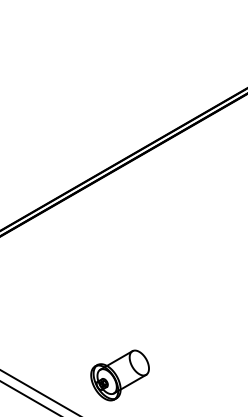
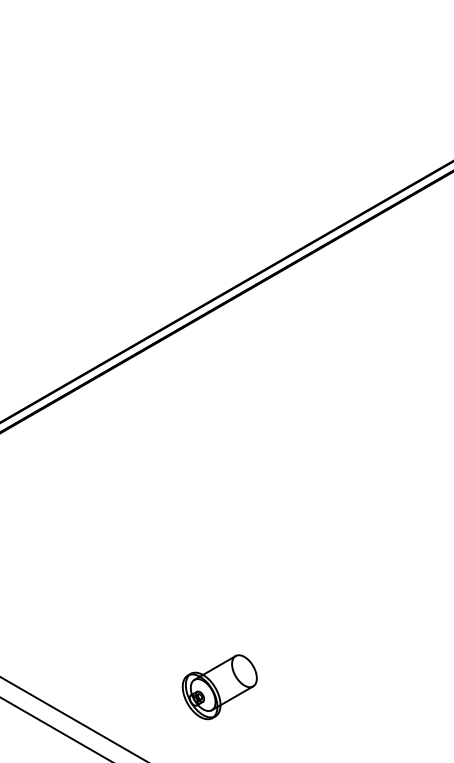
part: (119, 375) -> (218, 687), size x0.7

